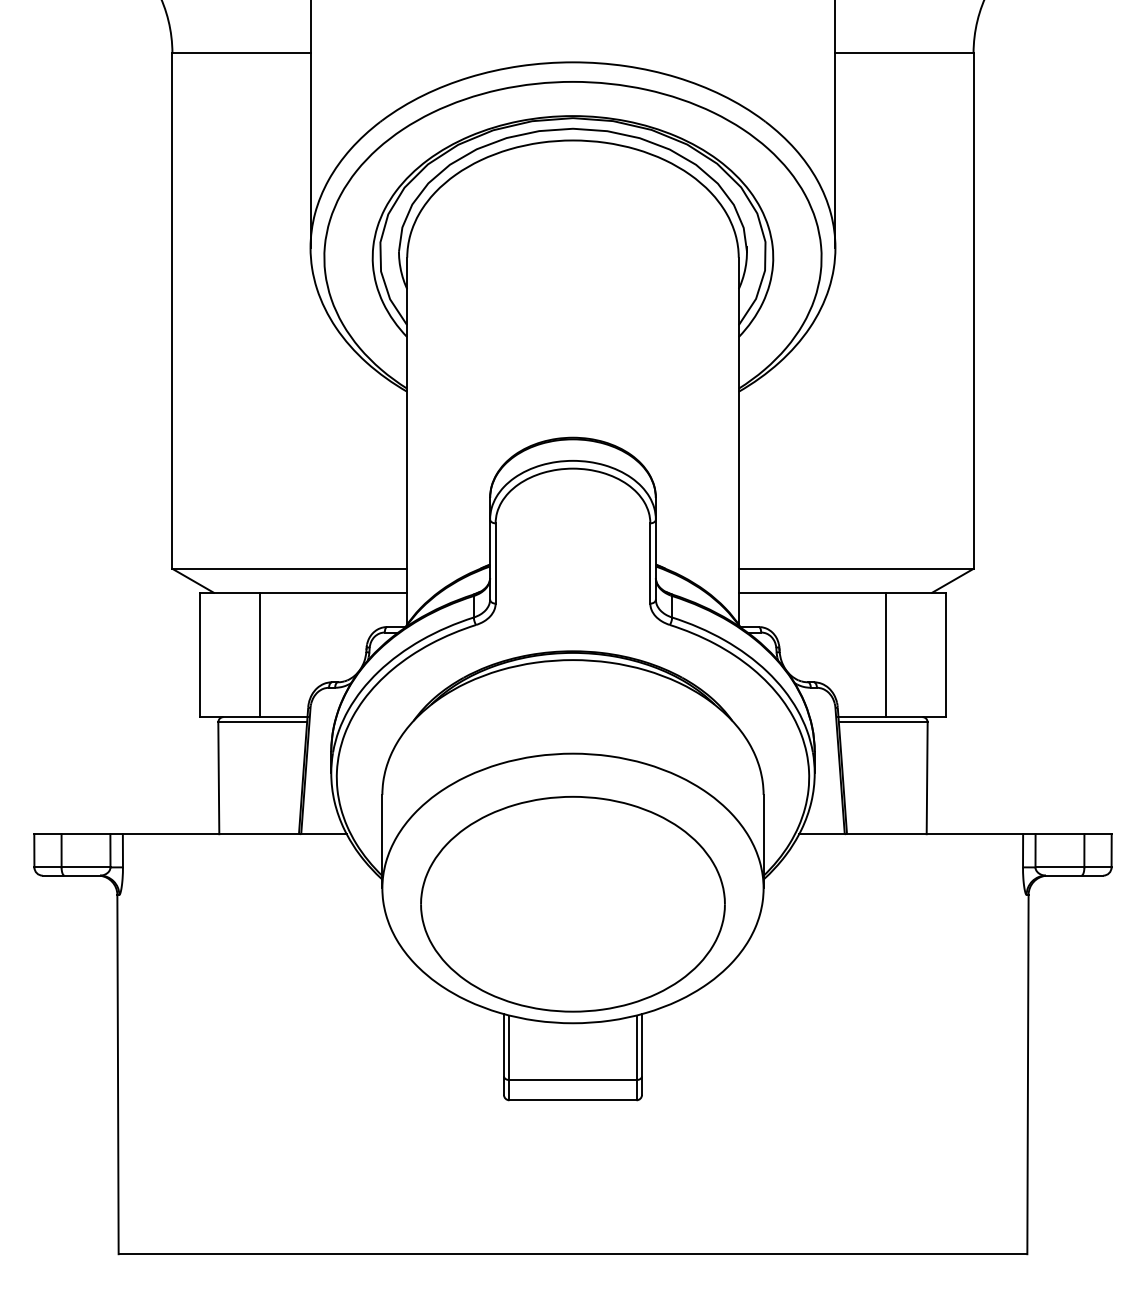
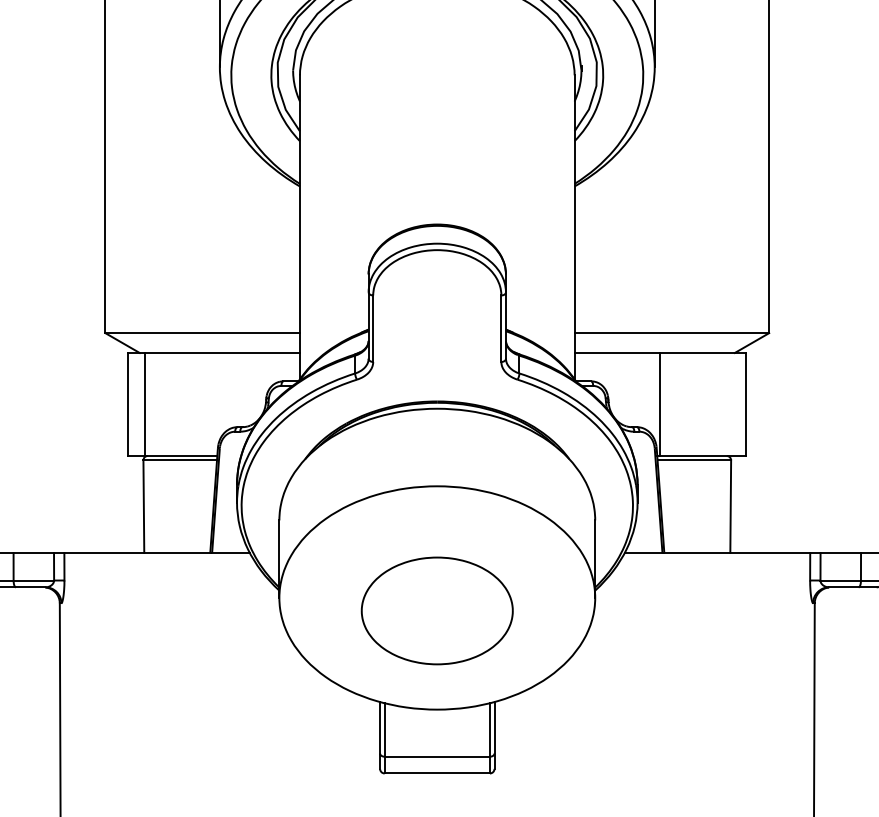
line: (259, 654) -> (144, 404), moved
line: (886, 654) -> (660, 404), moved
part: (572, 903) -> (436, 610), size x0.6

